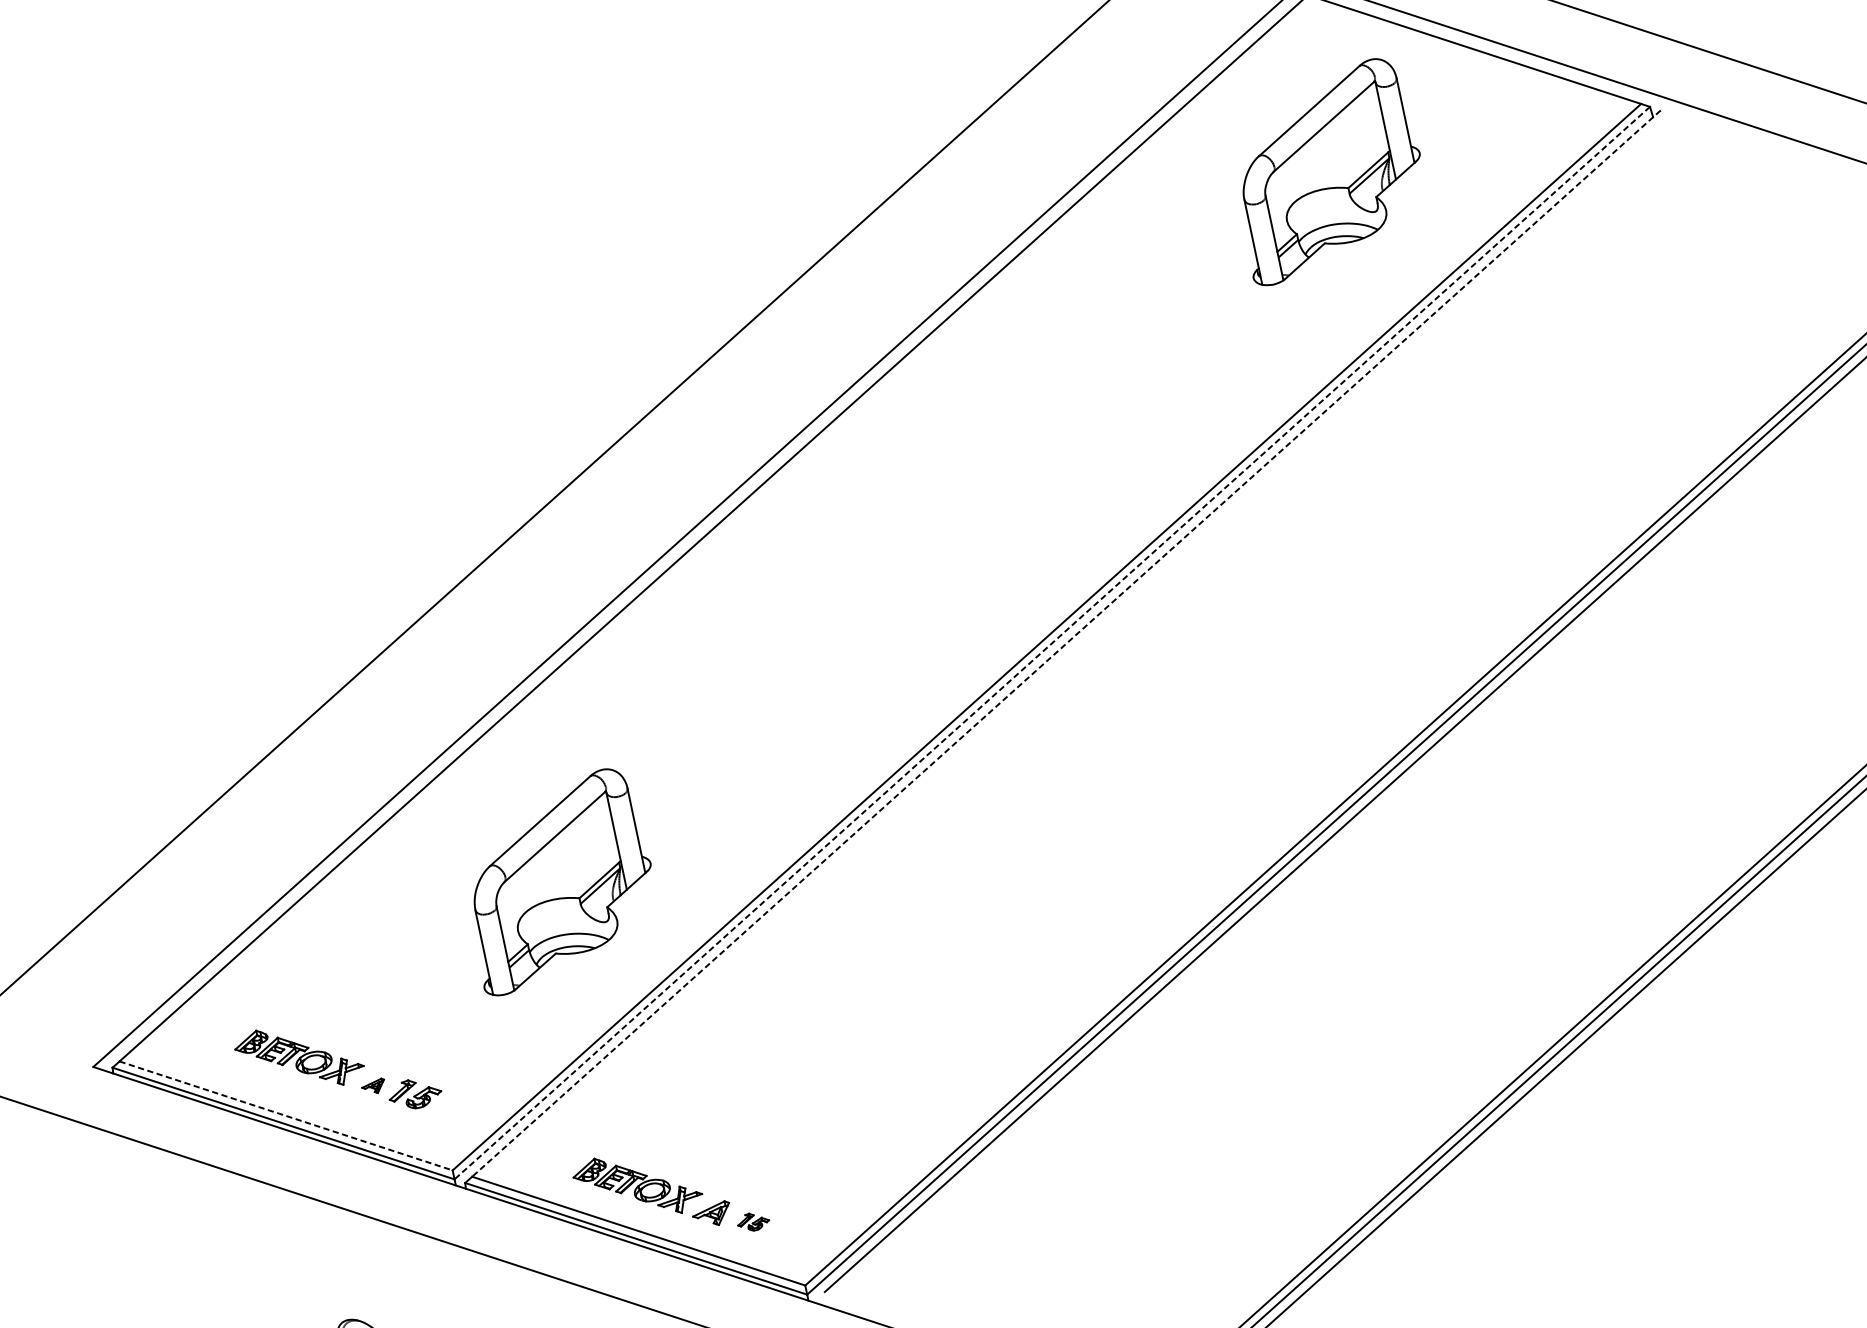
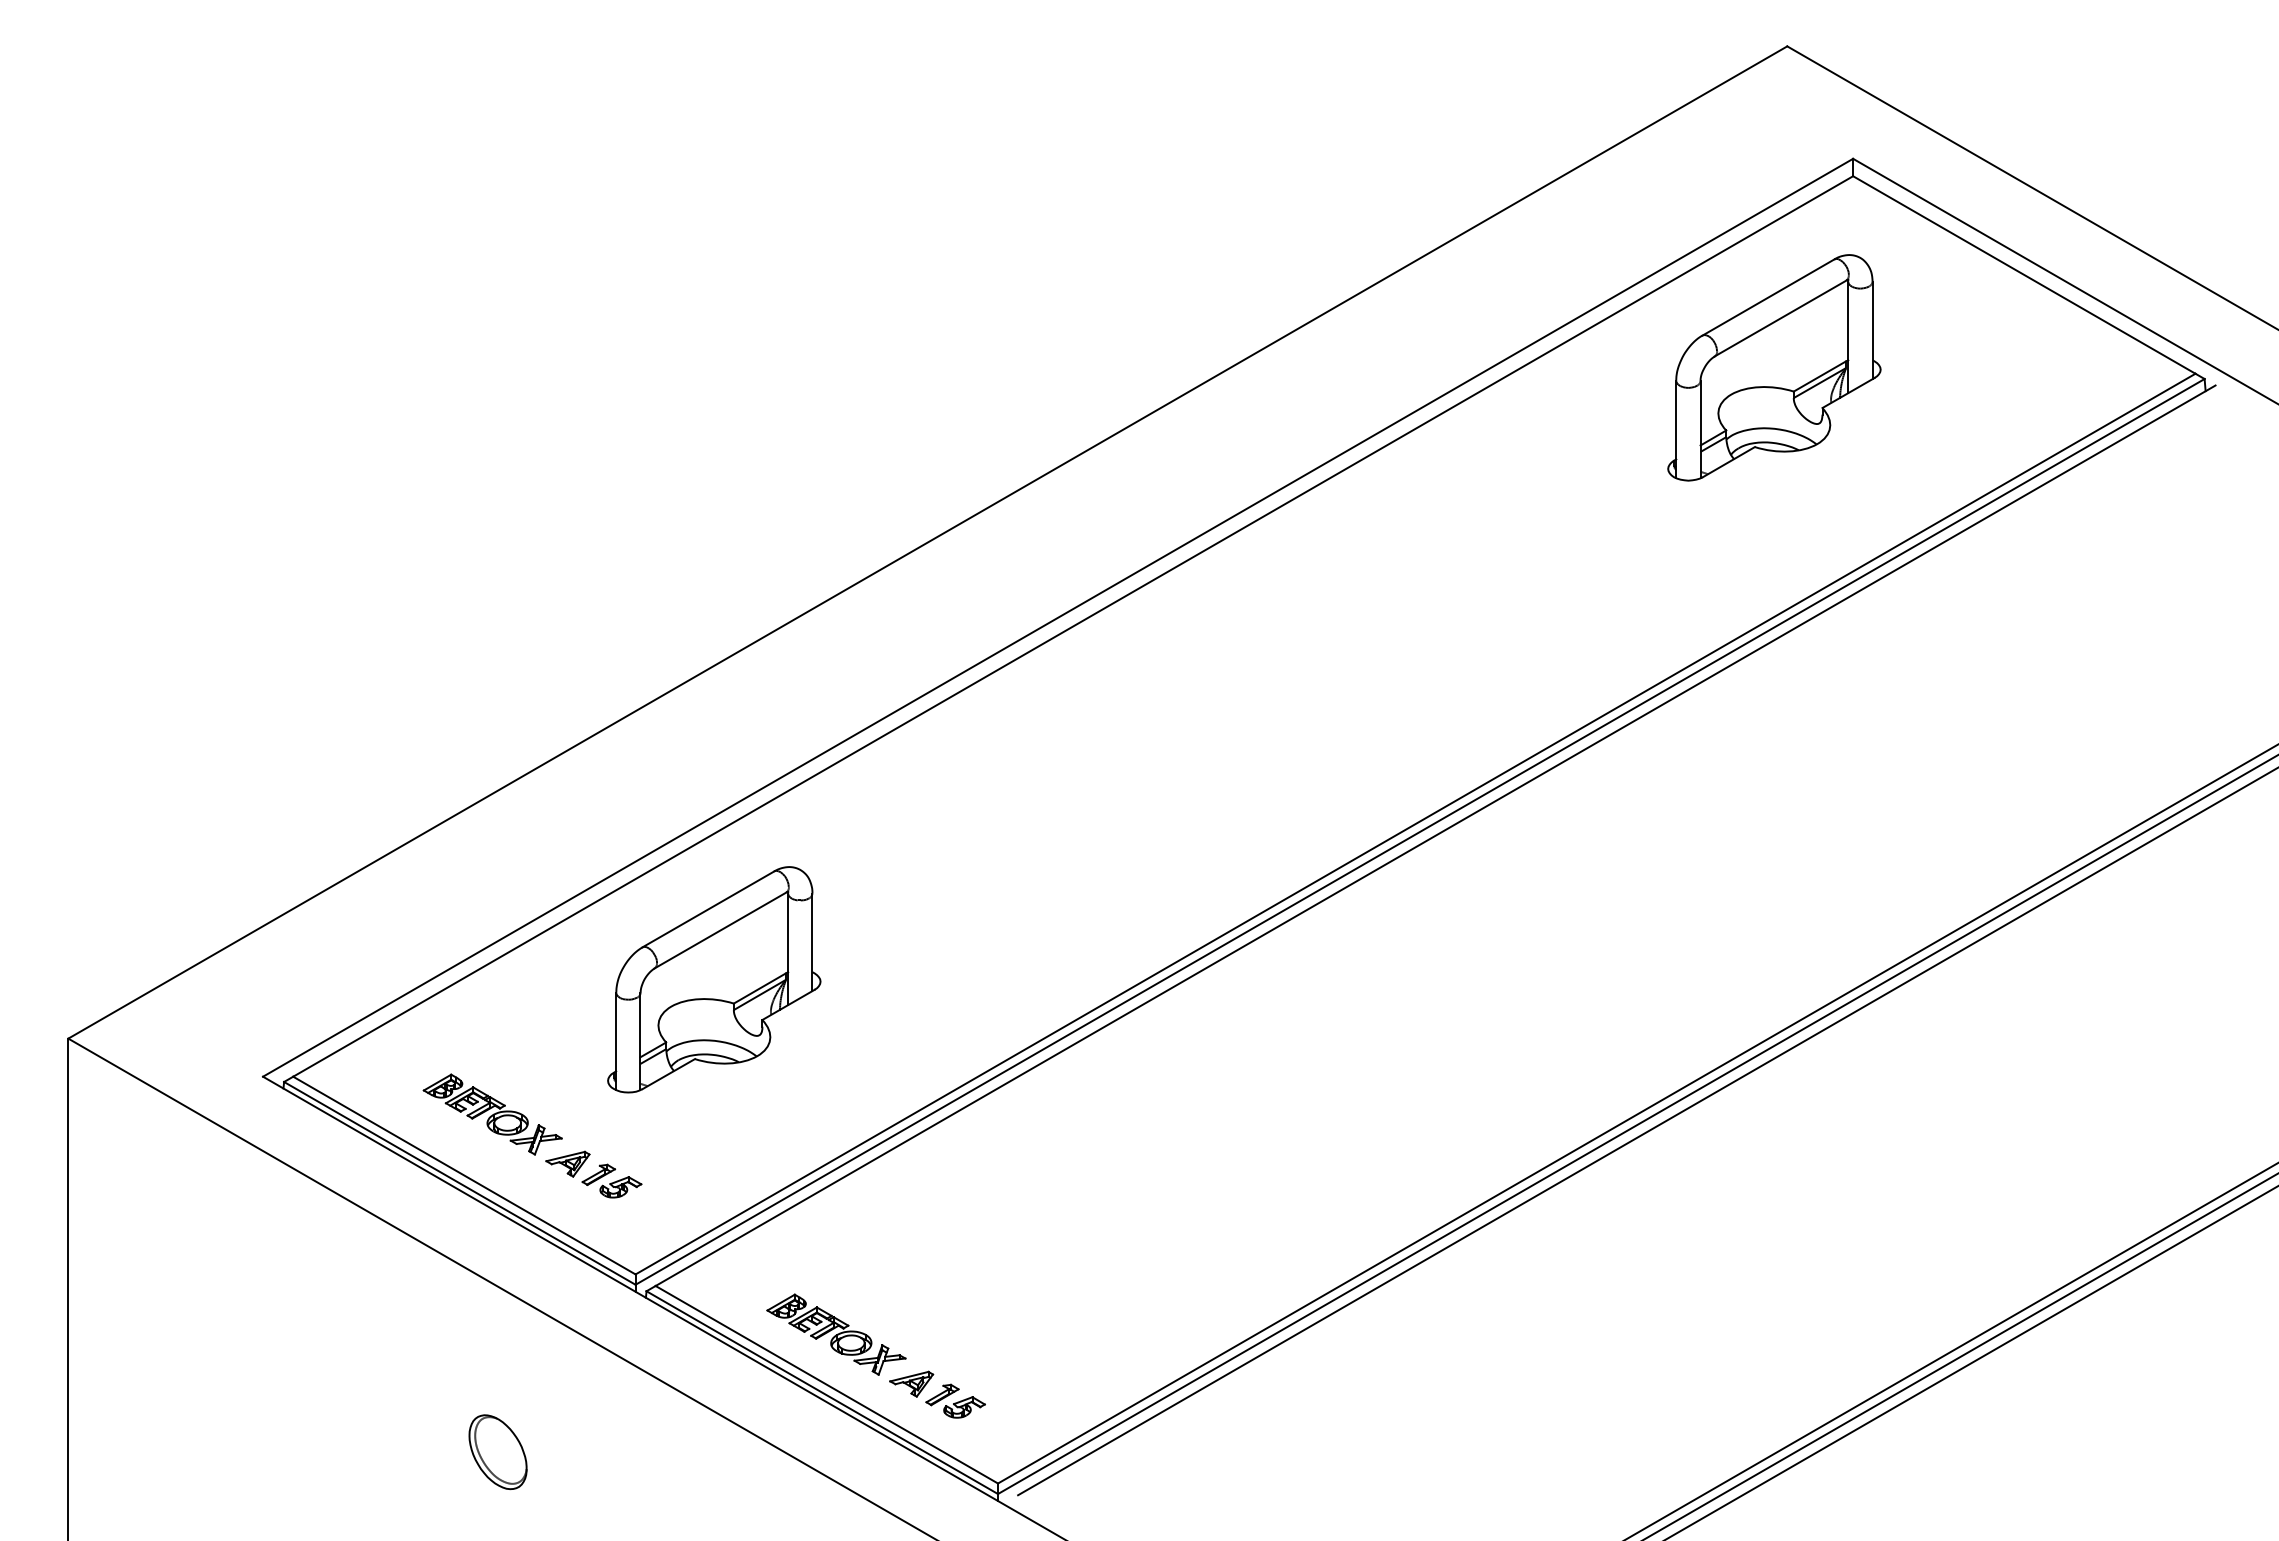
part: (1327, 170) -> (1774, 367), moved
line: (1052, 642) -> (1420, 831), dashed -> solid
line: (1066, 643) -> (1435, 835), dashed -> solid
part: (558, 880) -> (714, 979), moved
part: (373, 1086) -> (567, 1163), size x1.67
line: (286, 1115) -> (464, 1175), dashed -> solid
part: (753, 1221) -> (955, 1400), size x1.67

